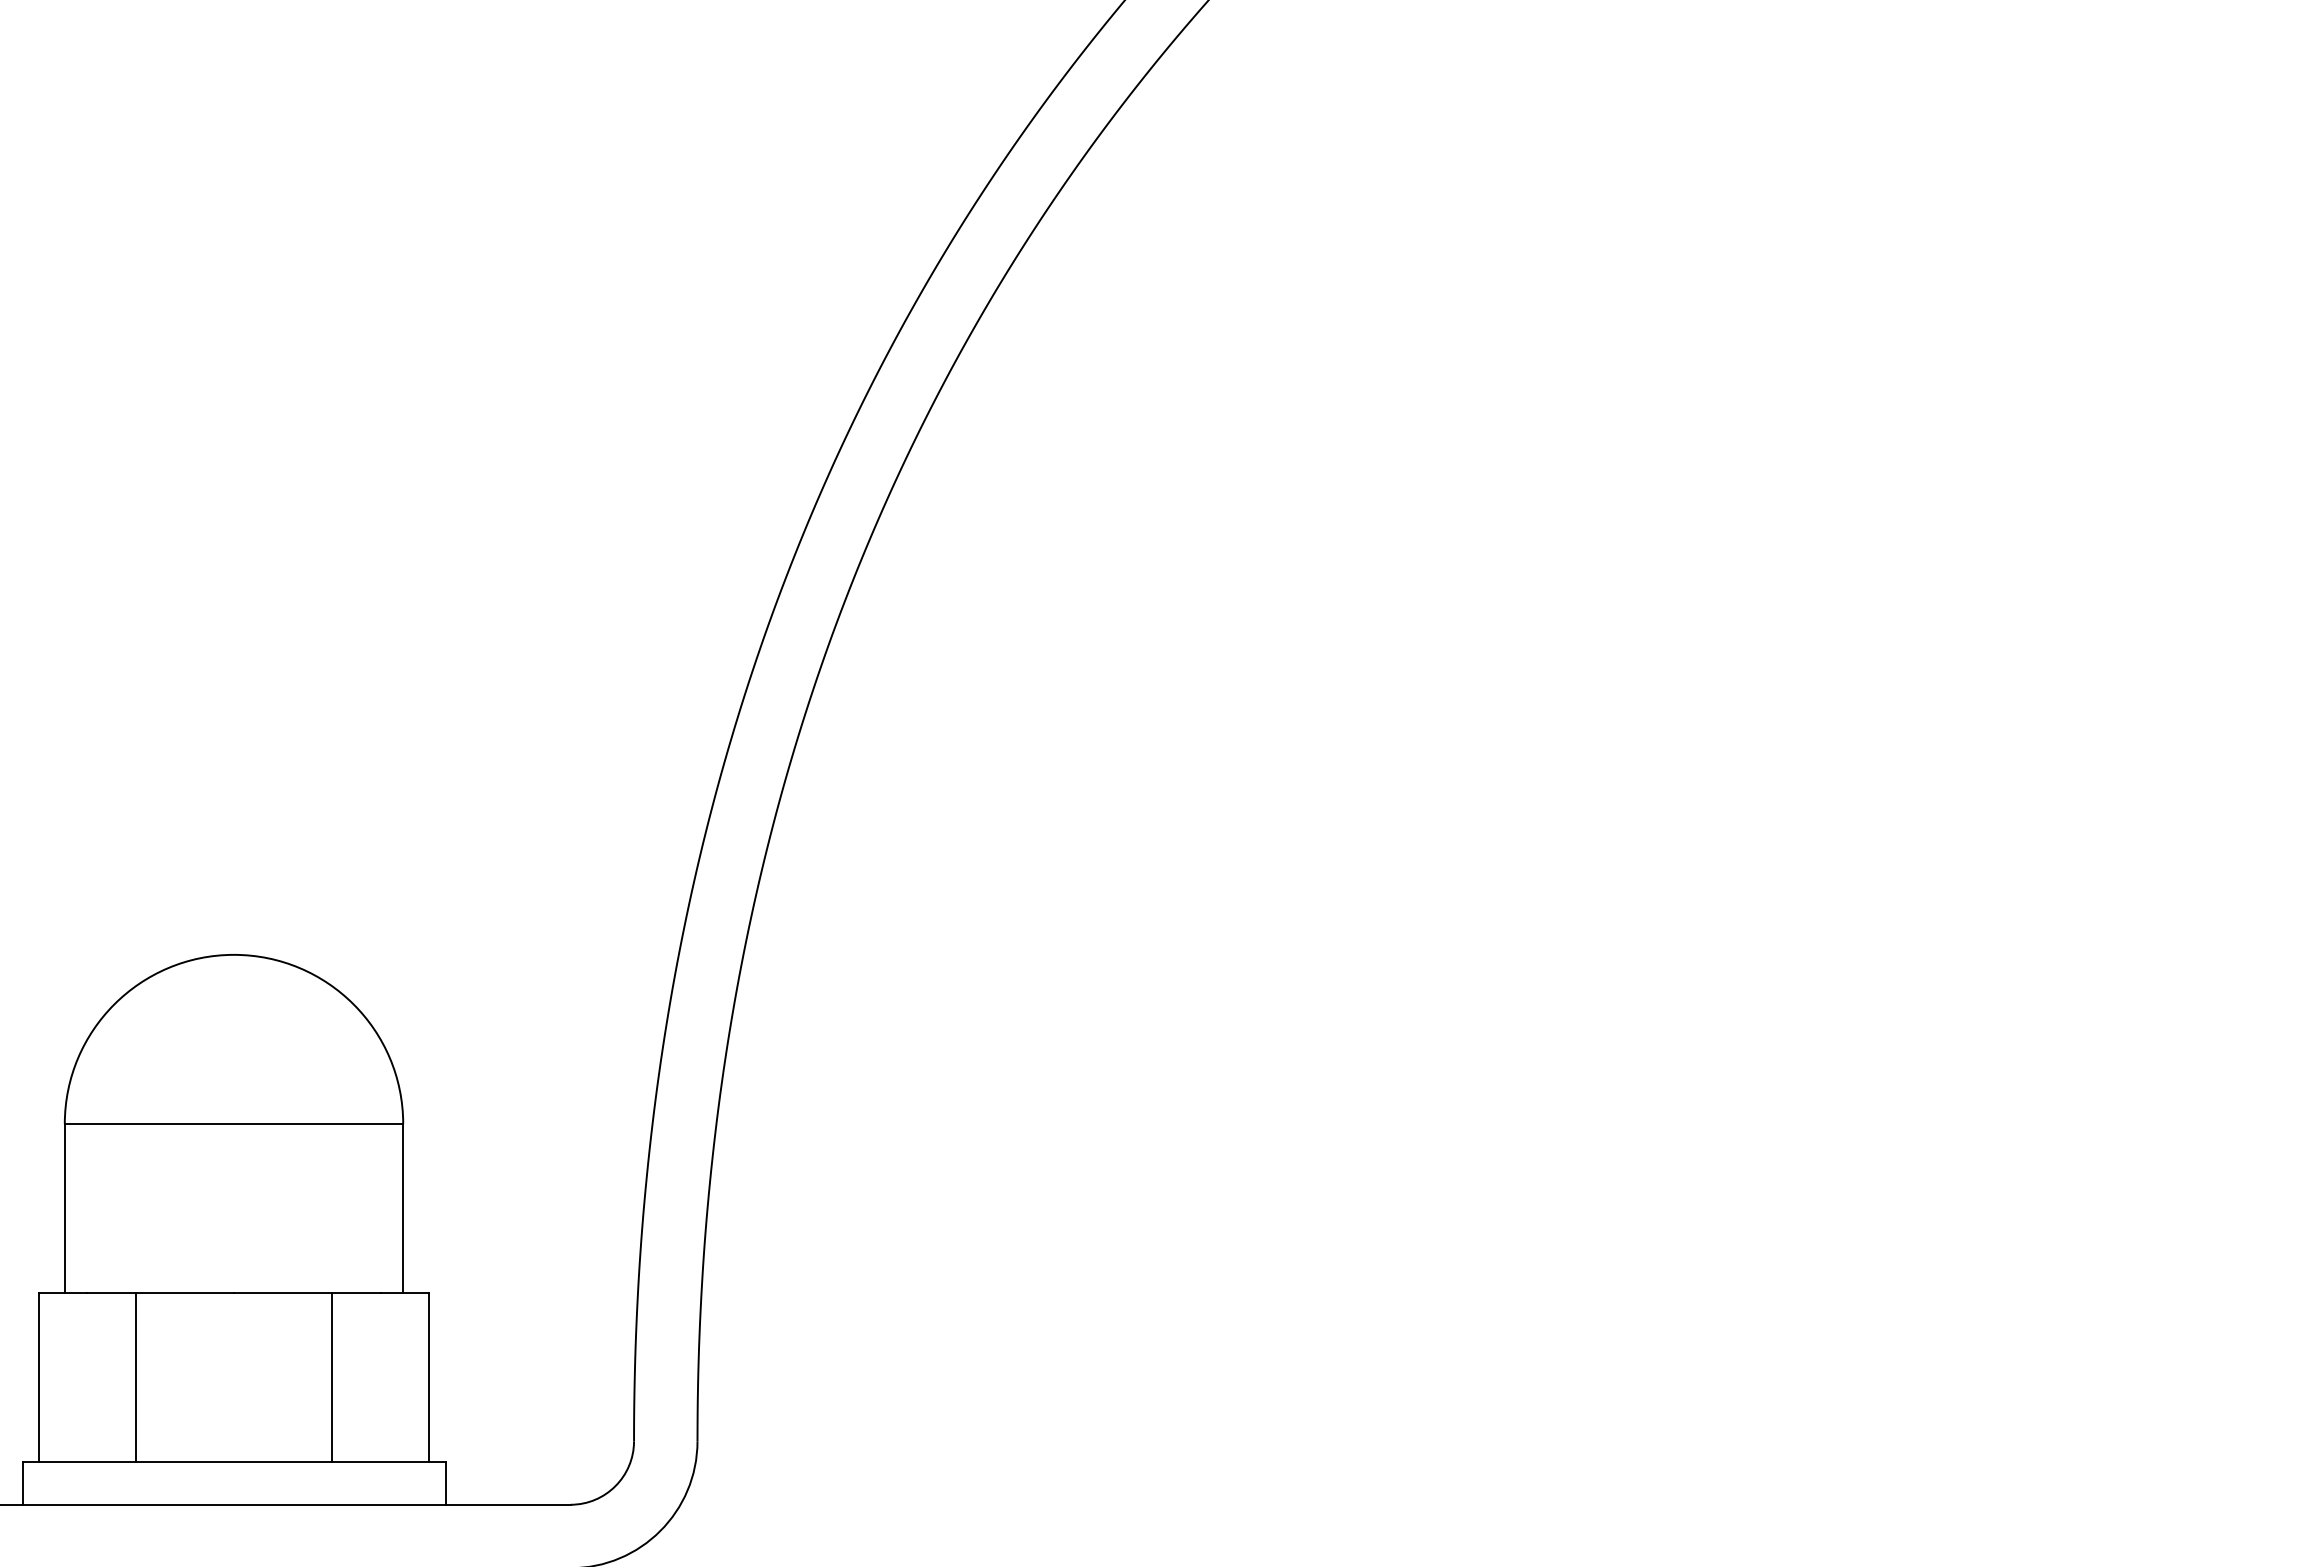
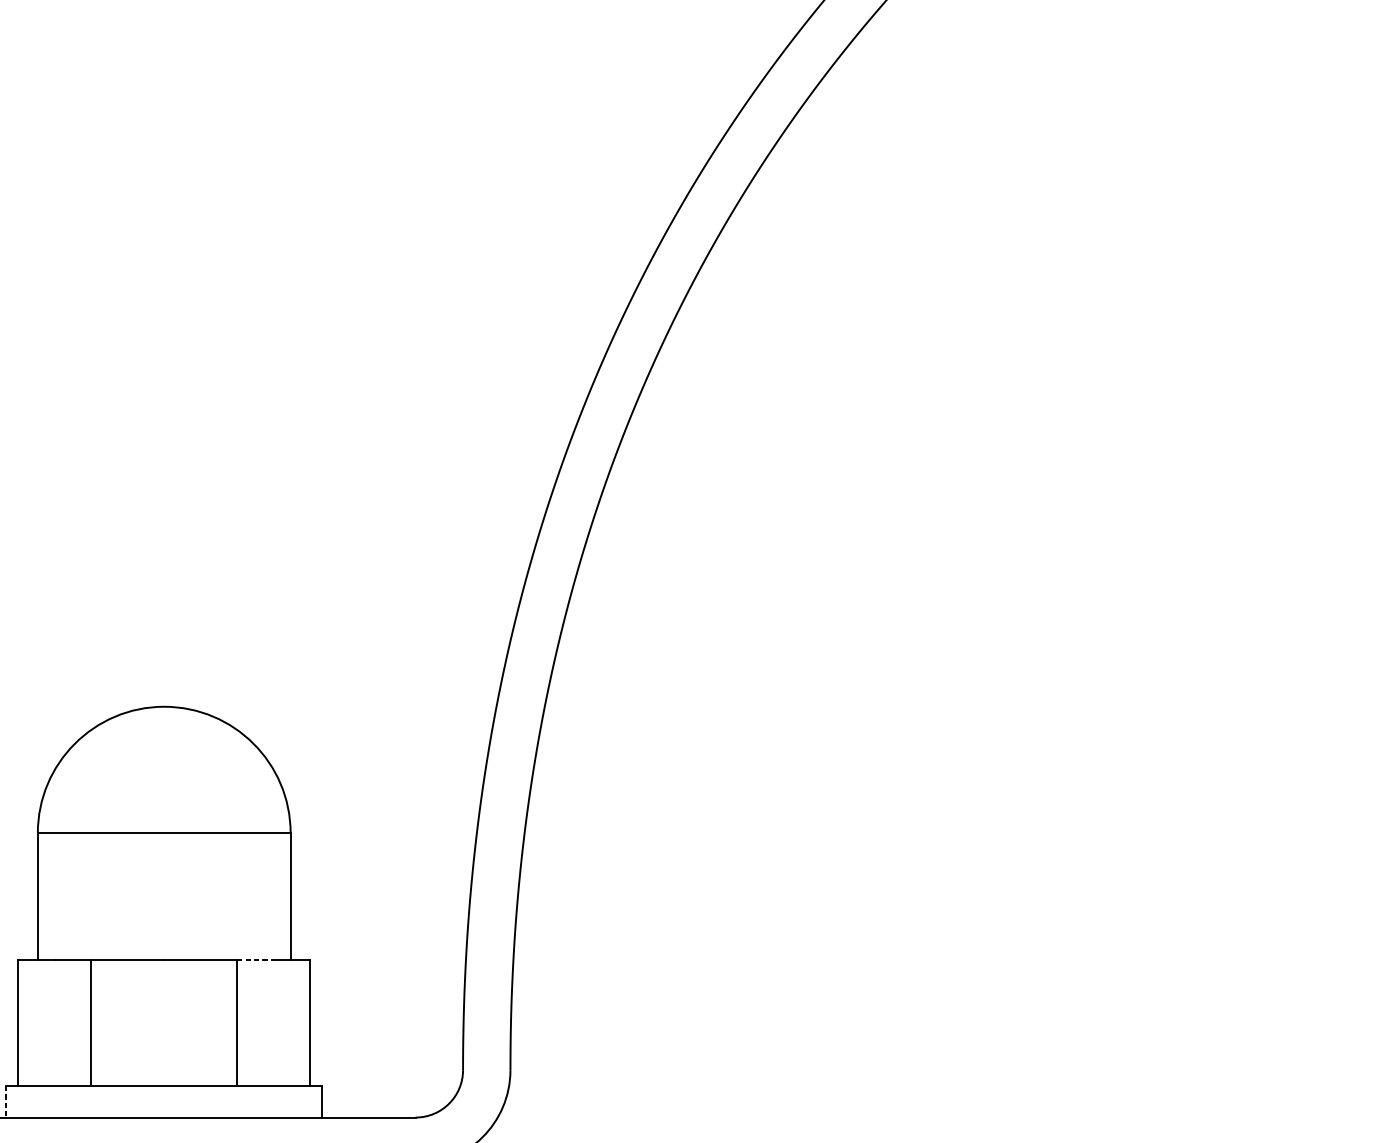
line: (356, 1293) -> (255, 959), solid -> dashed
line: (22, 1484) -> (6, 1102), solid -> dashed

